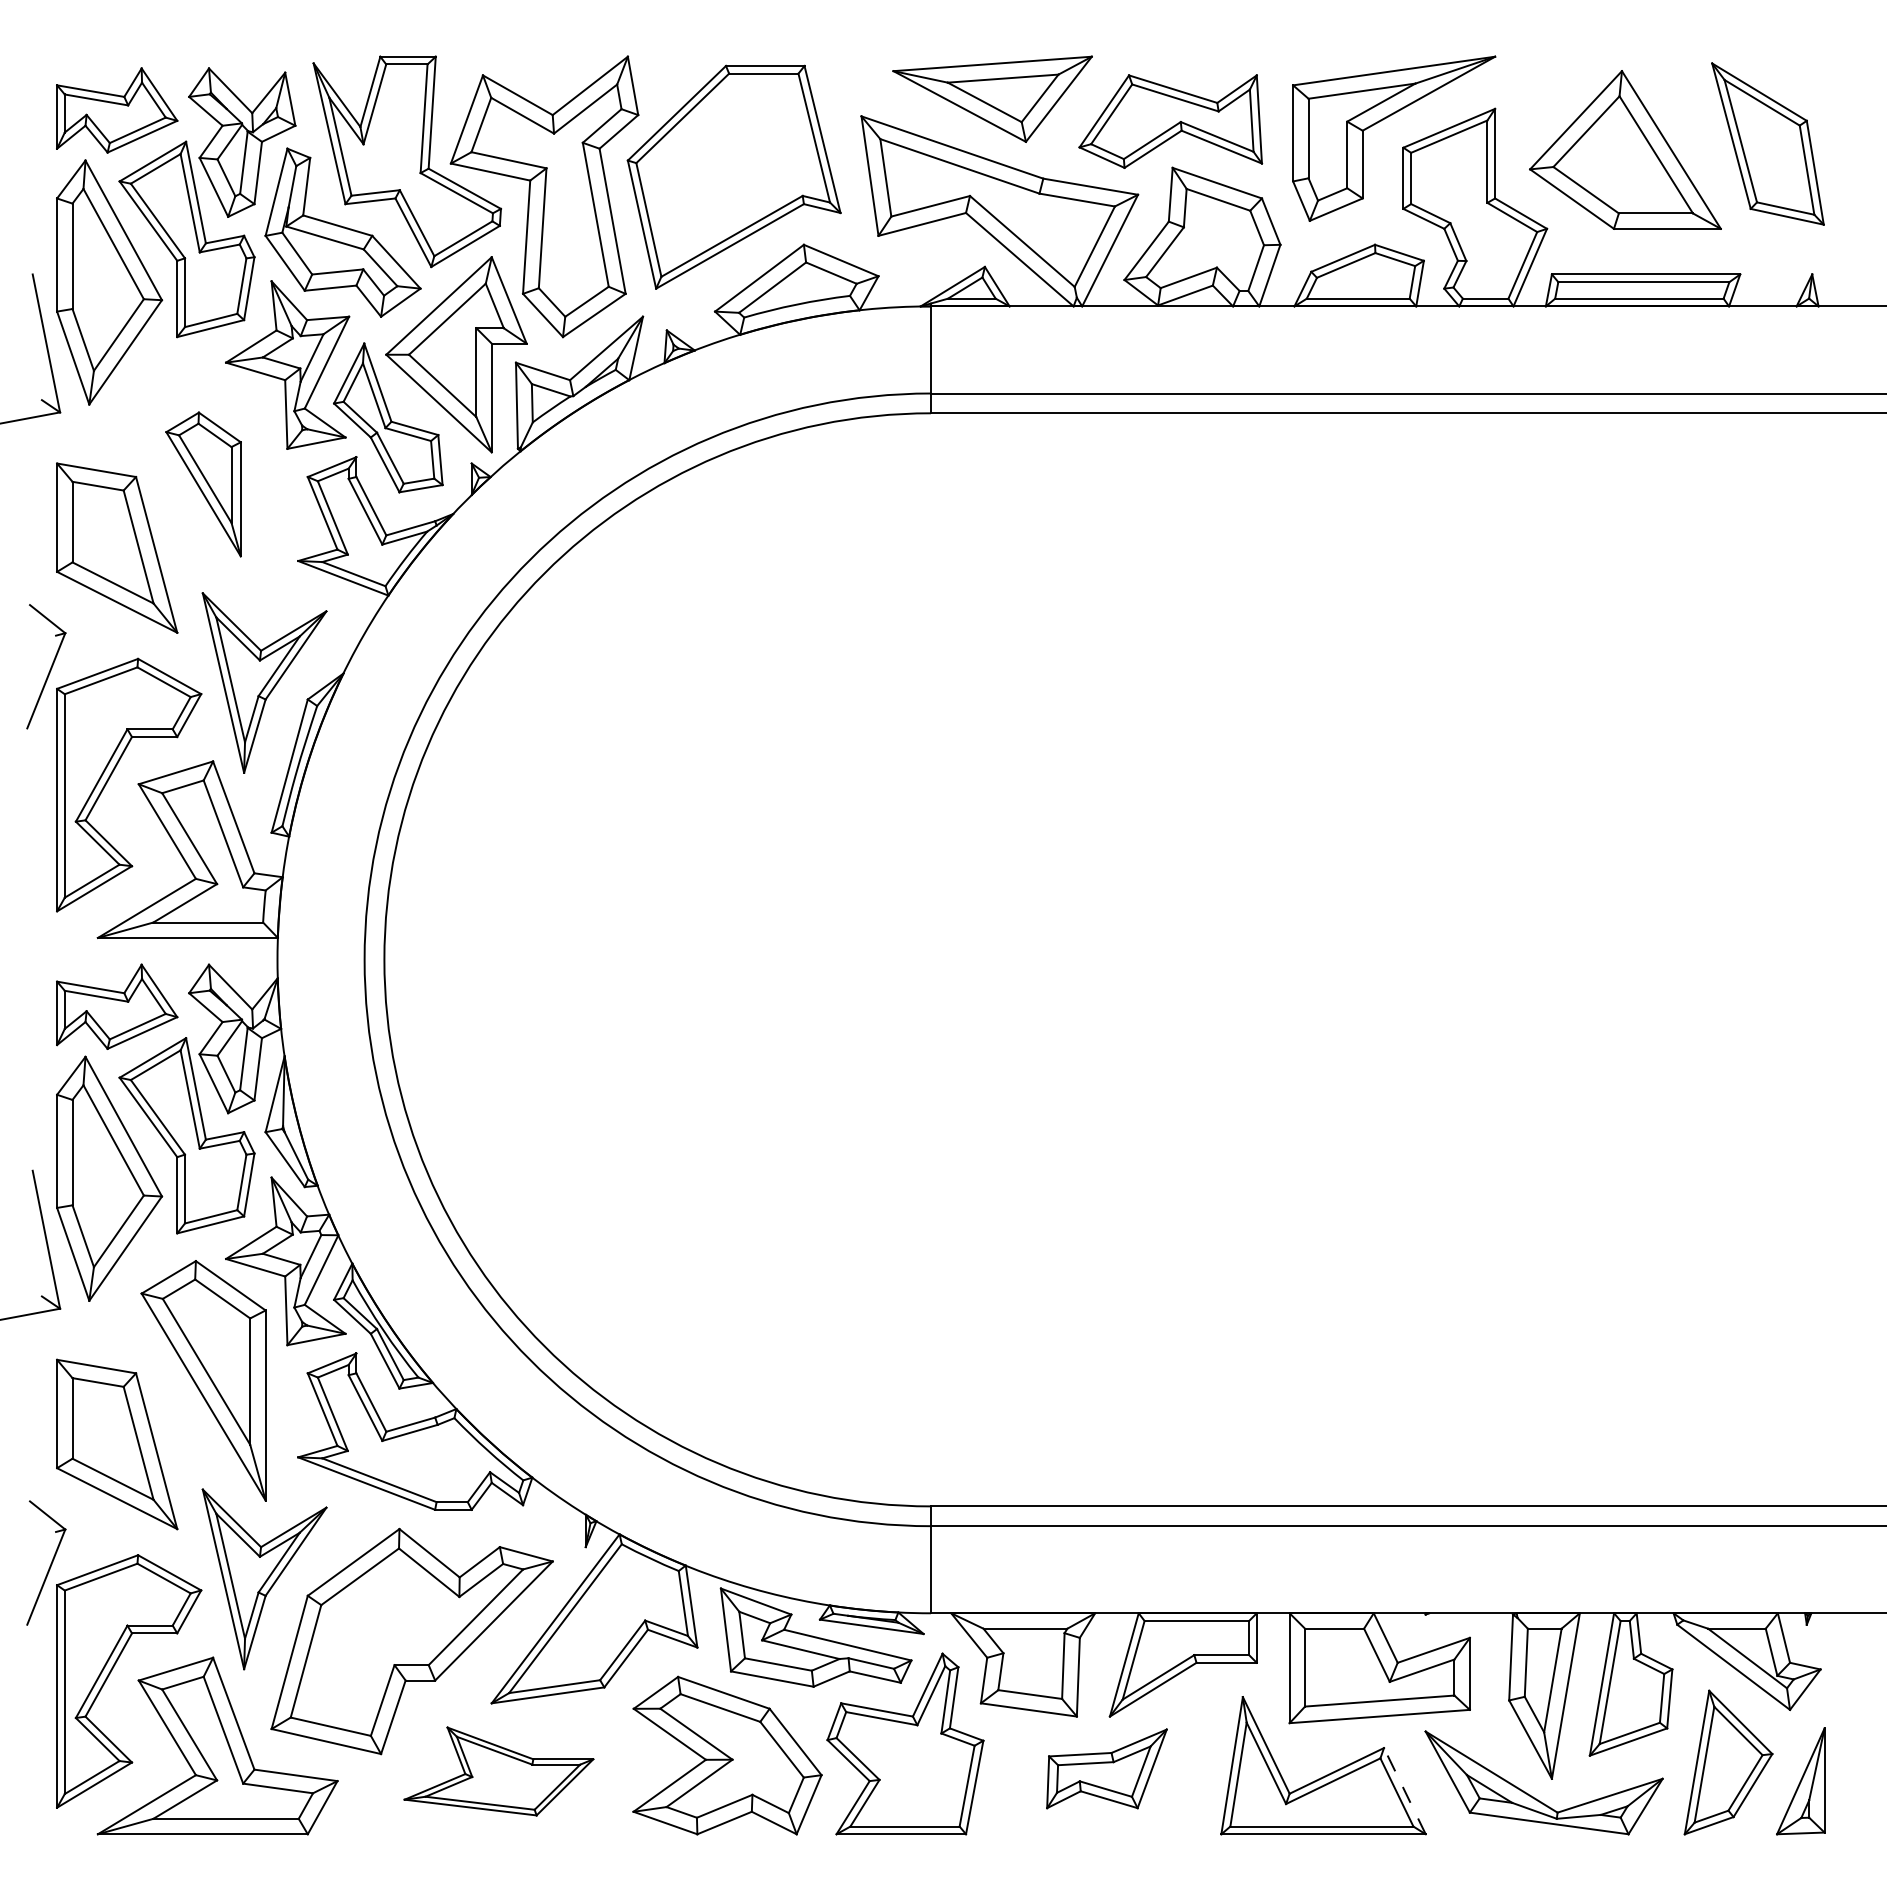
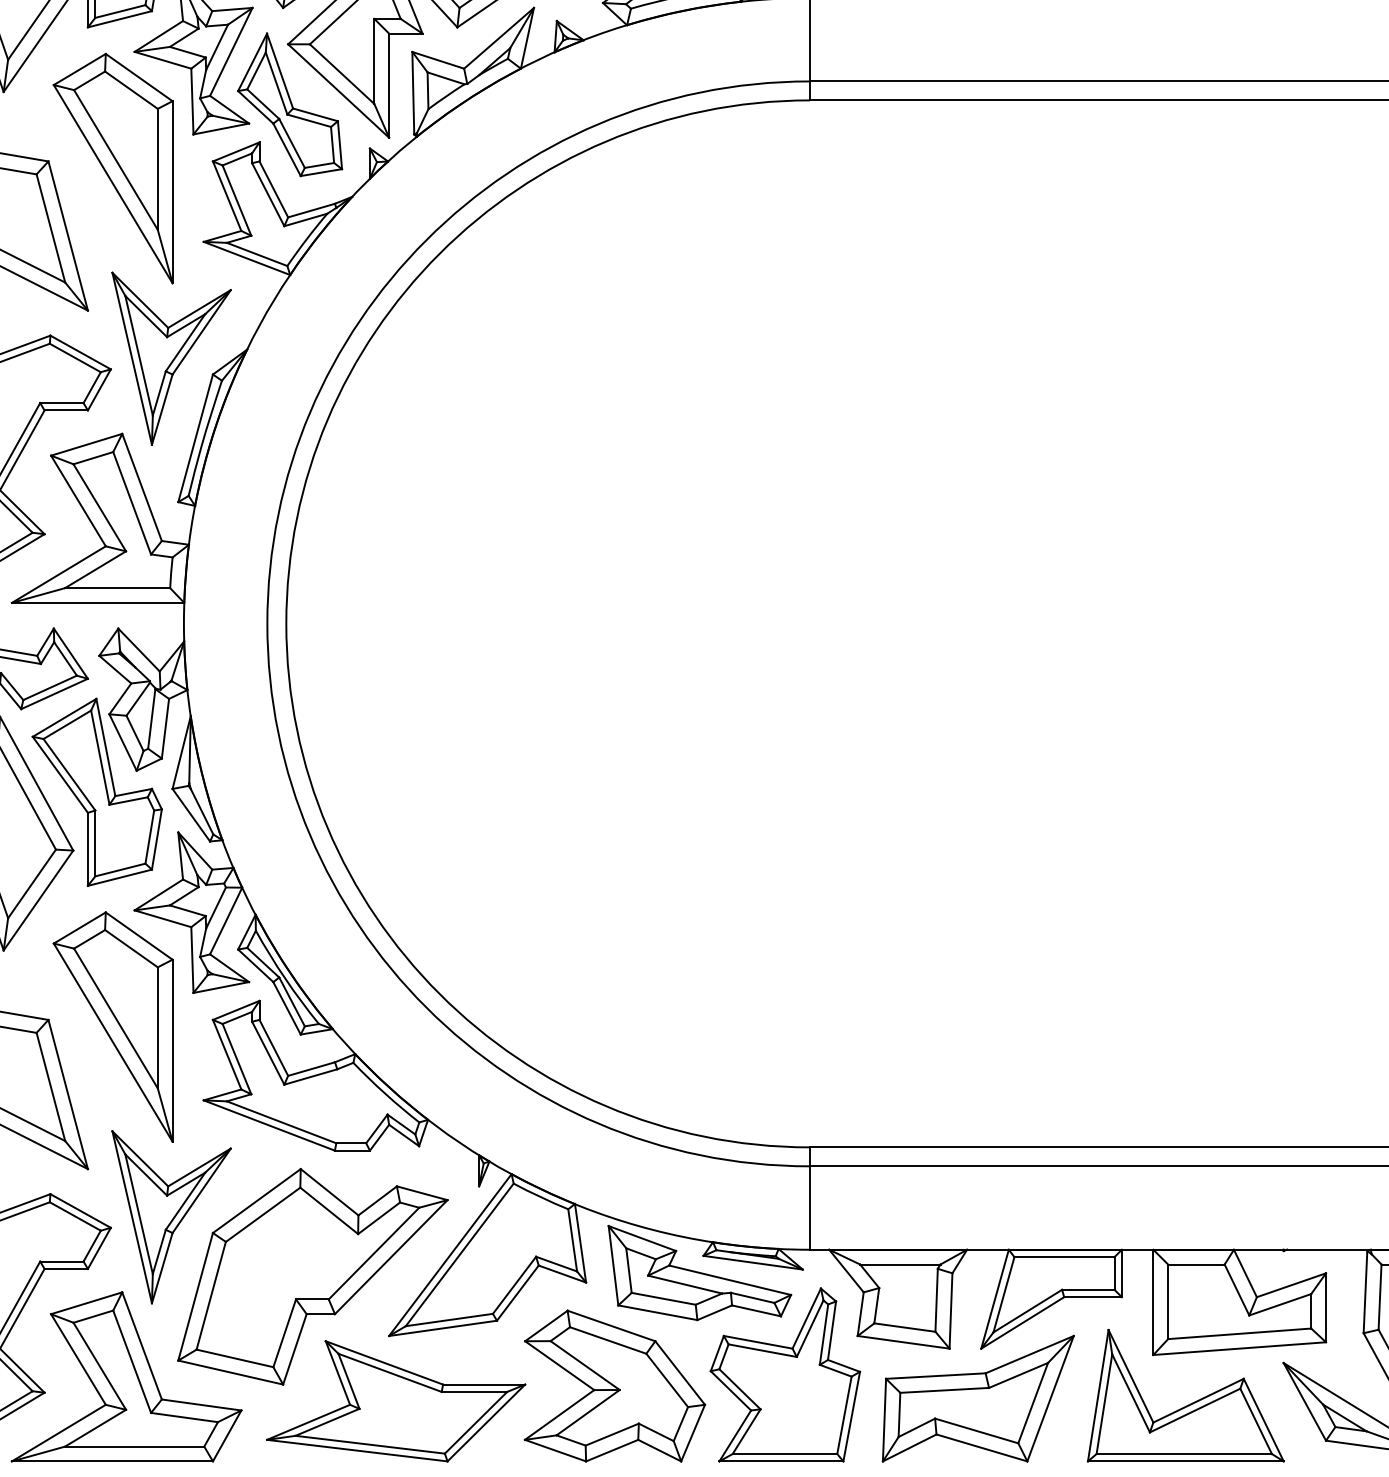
part: (203, 484) -> (113, 168), size x1.67
part: (1106, 1768) -> (977, 1398), size x1.67
part: (498, 1771) -> (395, 1401), size x1.43
line: (1404, 1791) -> (1263, 1420), dashed -> solid

